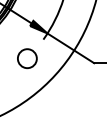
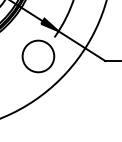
circle: (27, 58) -> (38, 56), size x1.67

